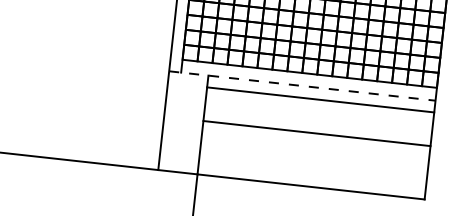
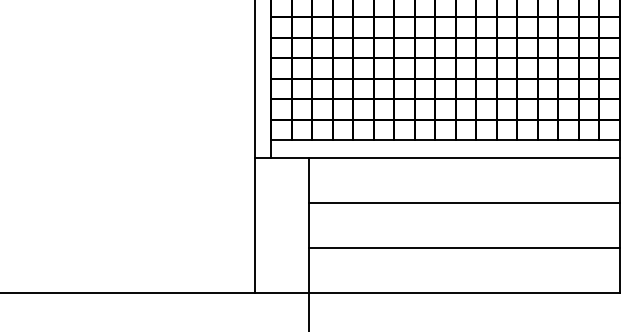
line: (302, 85) -> (437, 157), dashed -> solid
line: (320, 99) -> (463, 202), moved
line: (316, 133) -> (463, 247), moved

